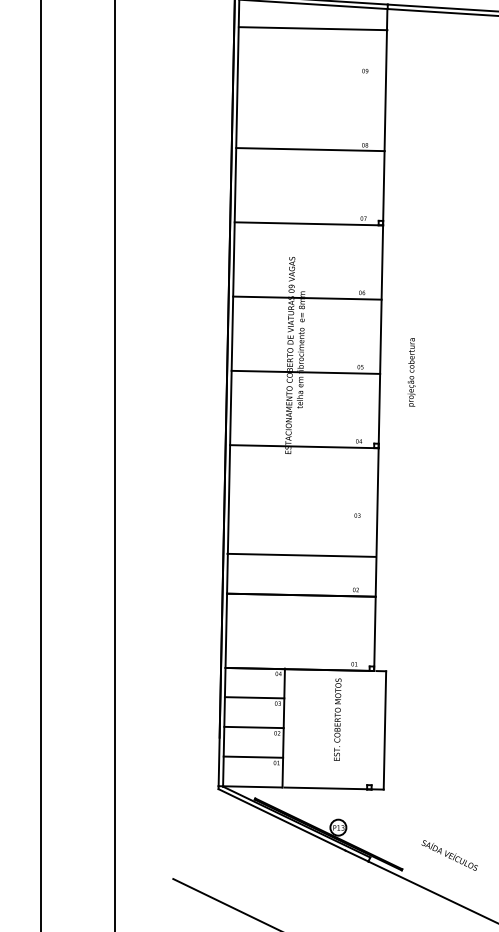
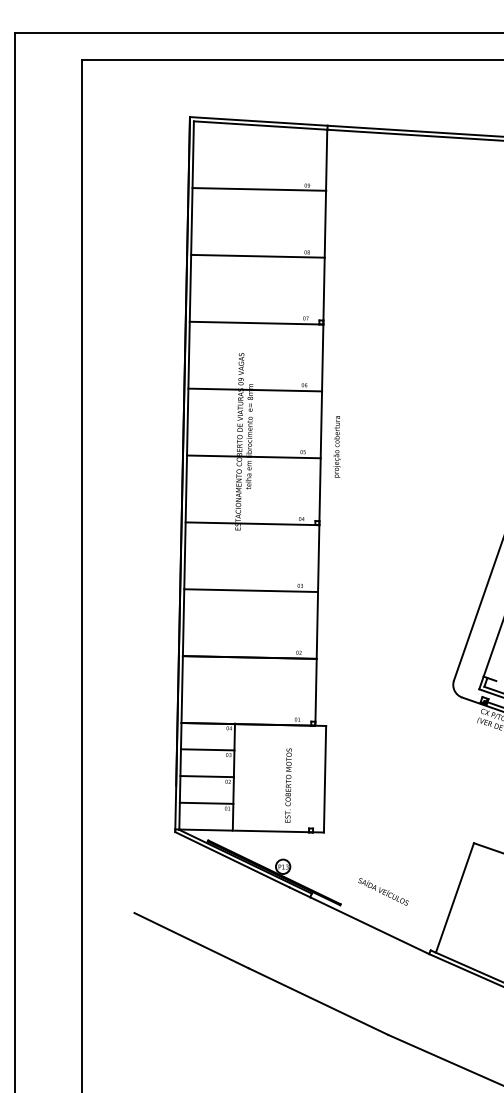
line: (313, 28) -> (259, 189), moved
text: (410, 371) -> (336, 446), moved
line: (302, 555) -> (251, 590), moved
text: (337, 719) -> (288, 785), moved

